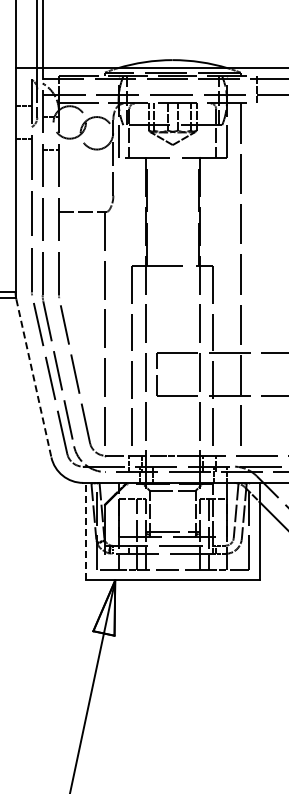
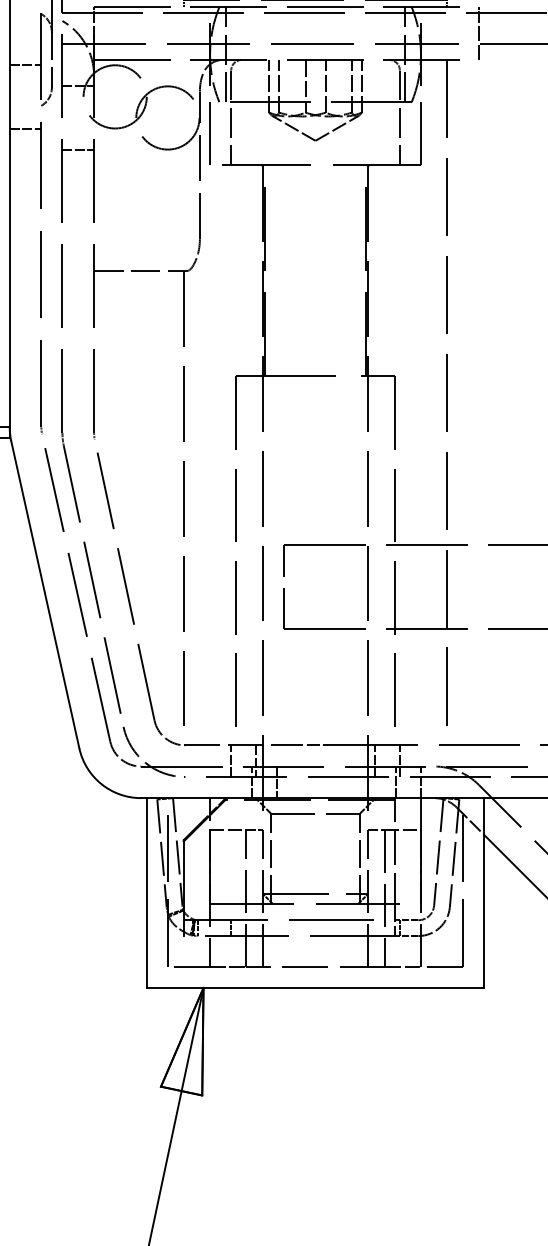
line: (33, 378) -> (44, 595), dashed -> solid
line: (86, 531) -> (147, 892), dashed -> solid

